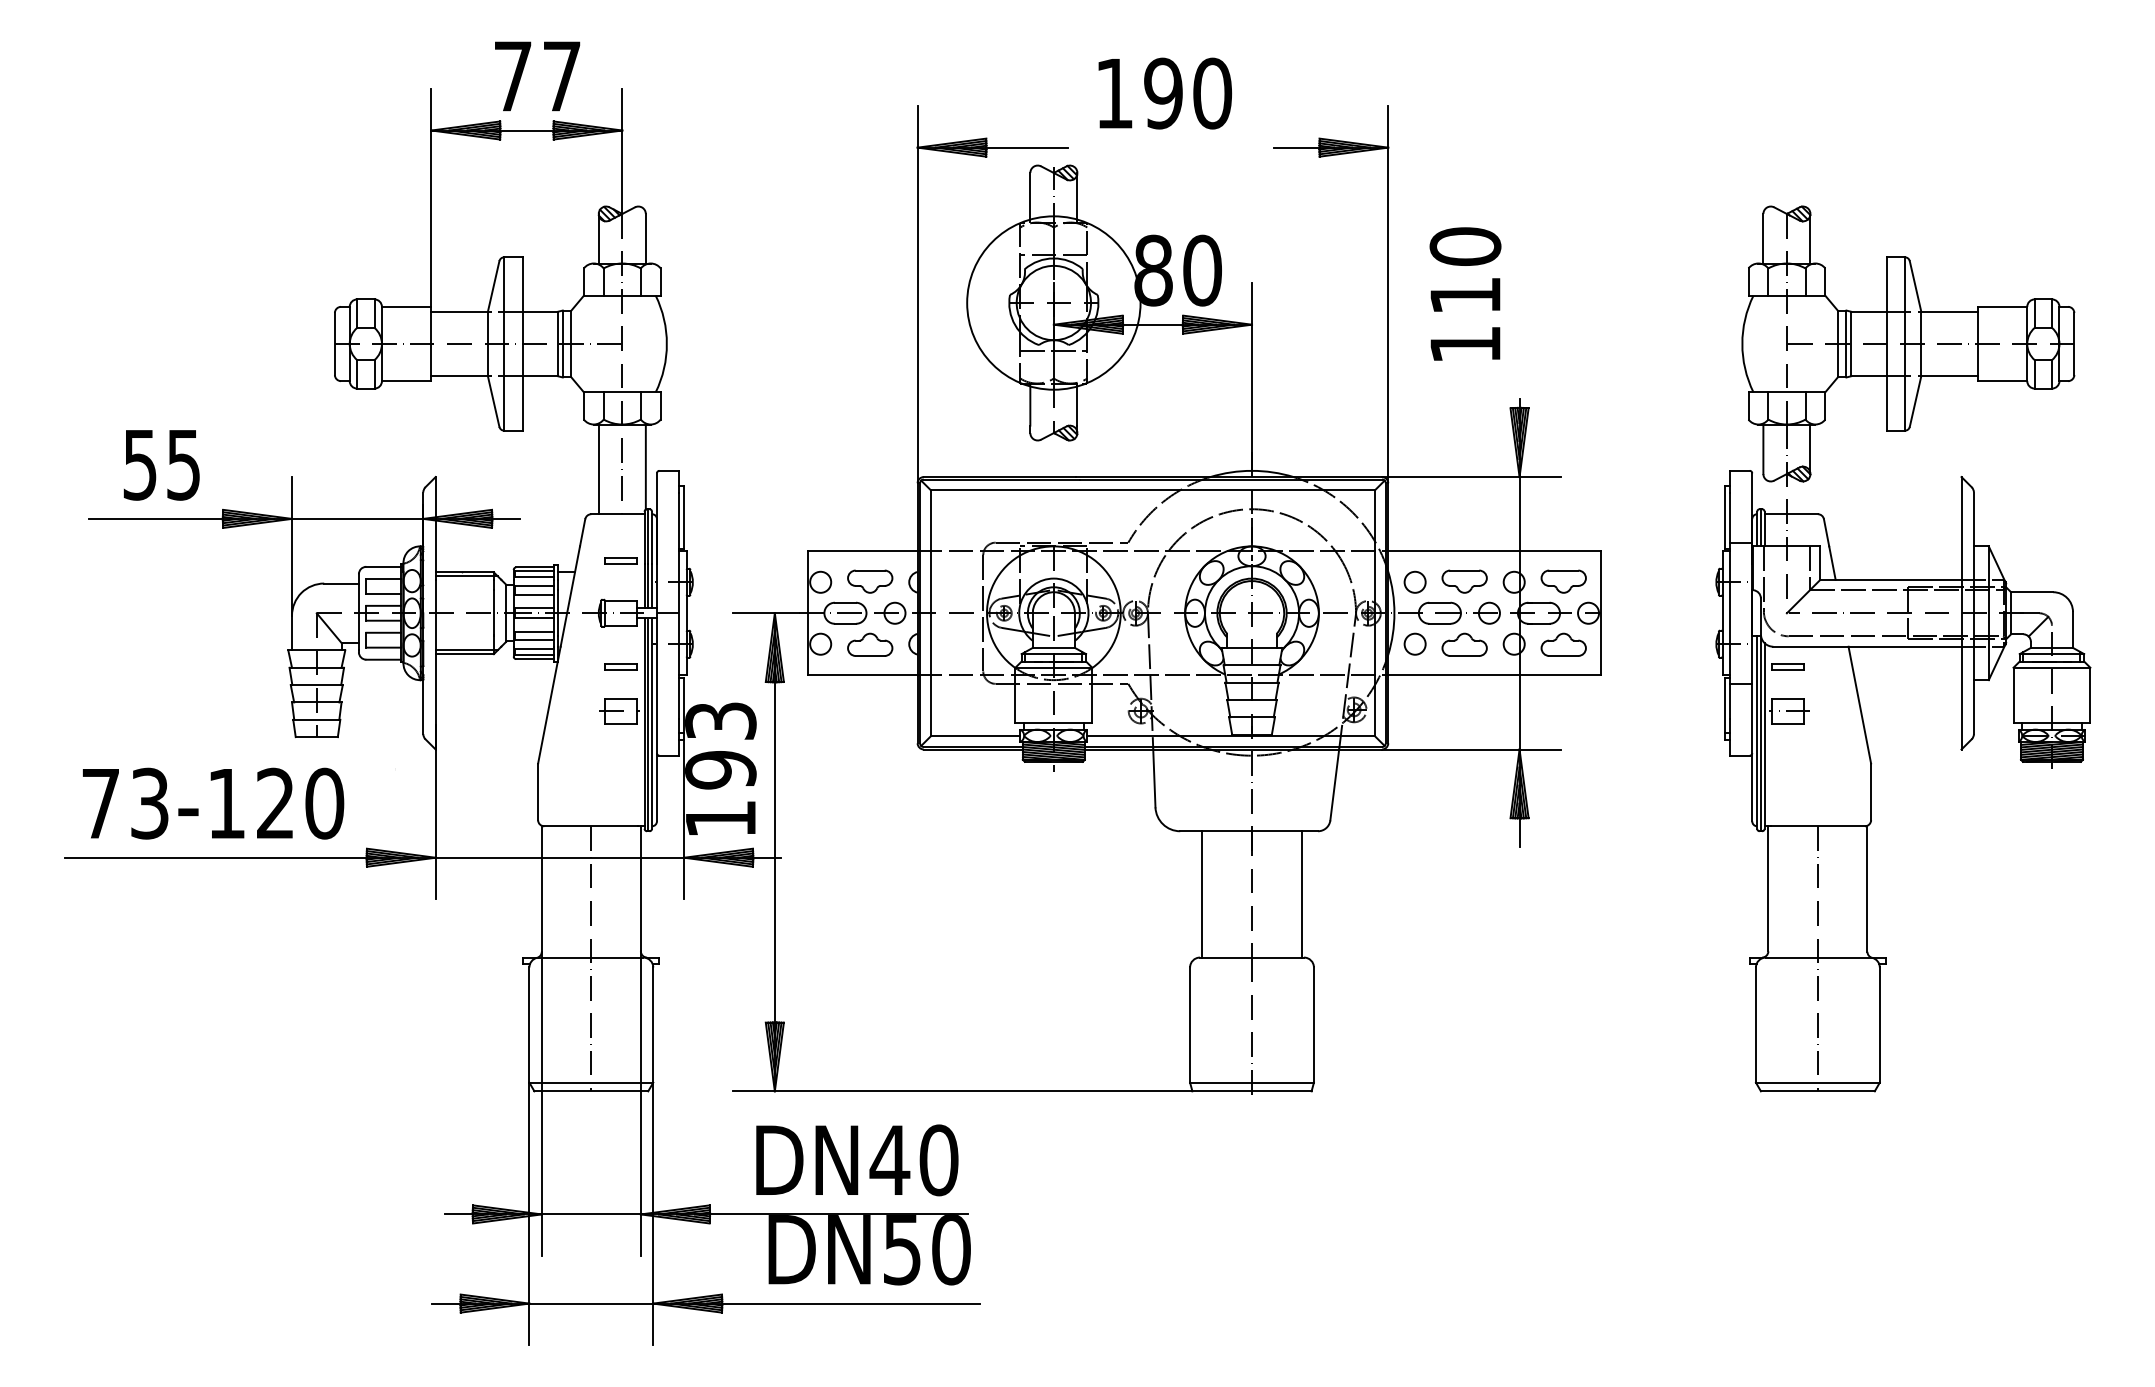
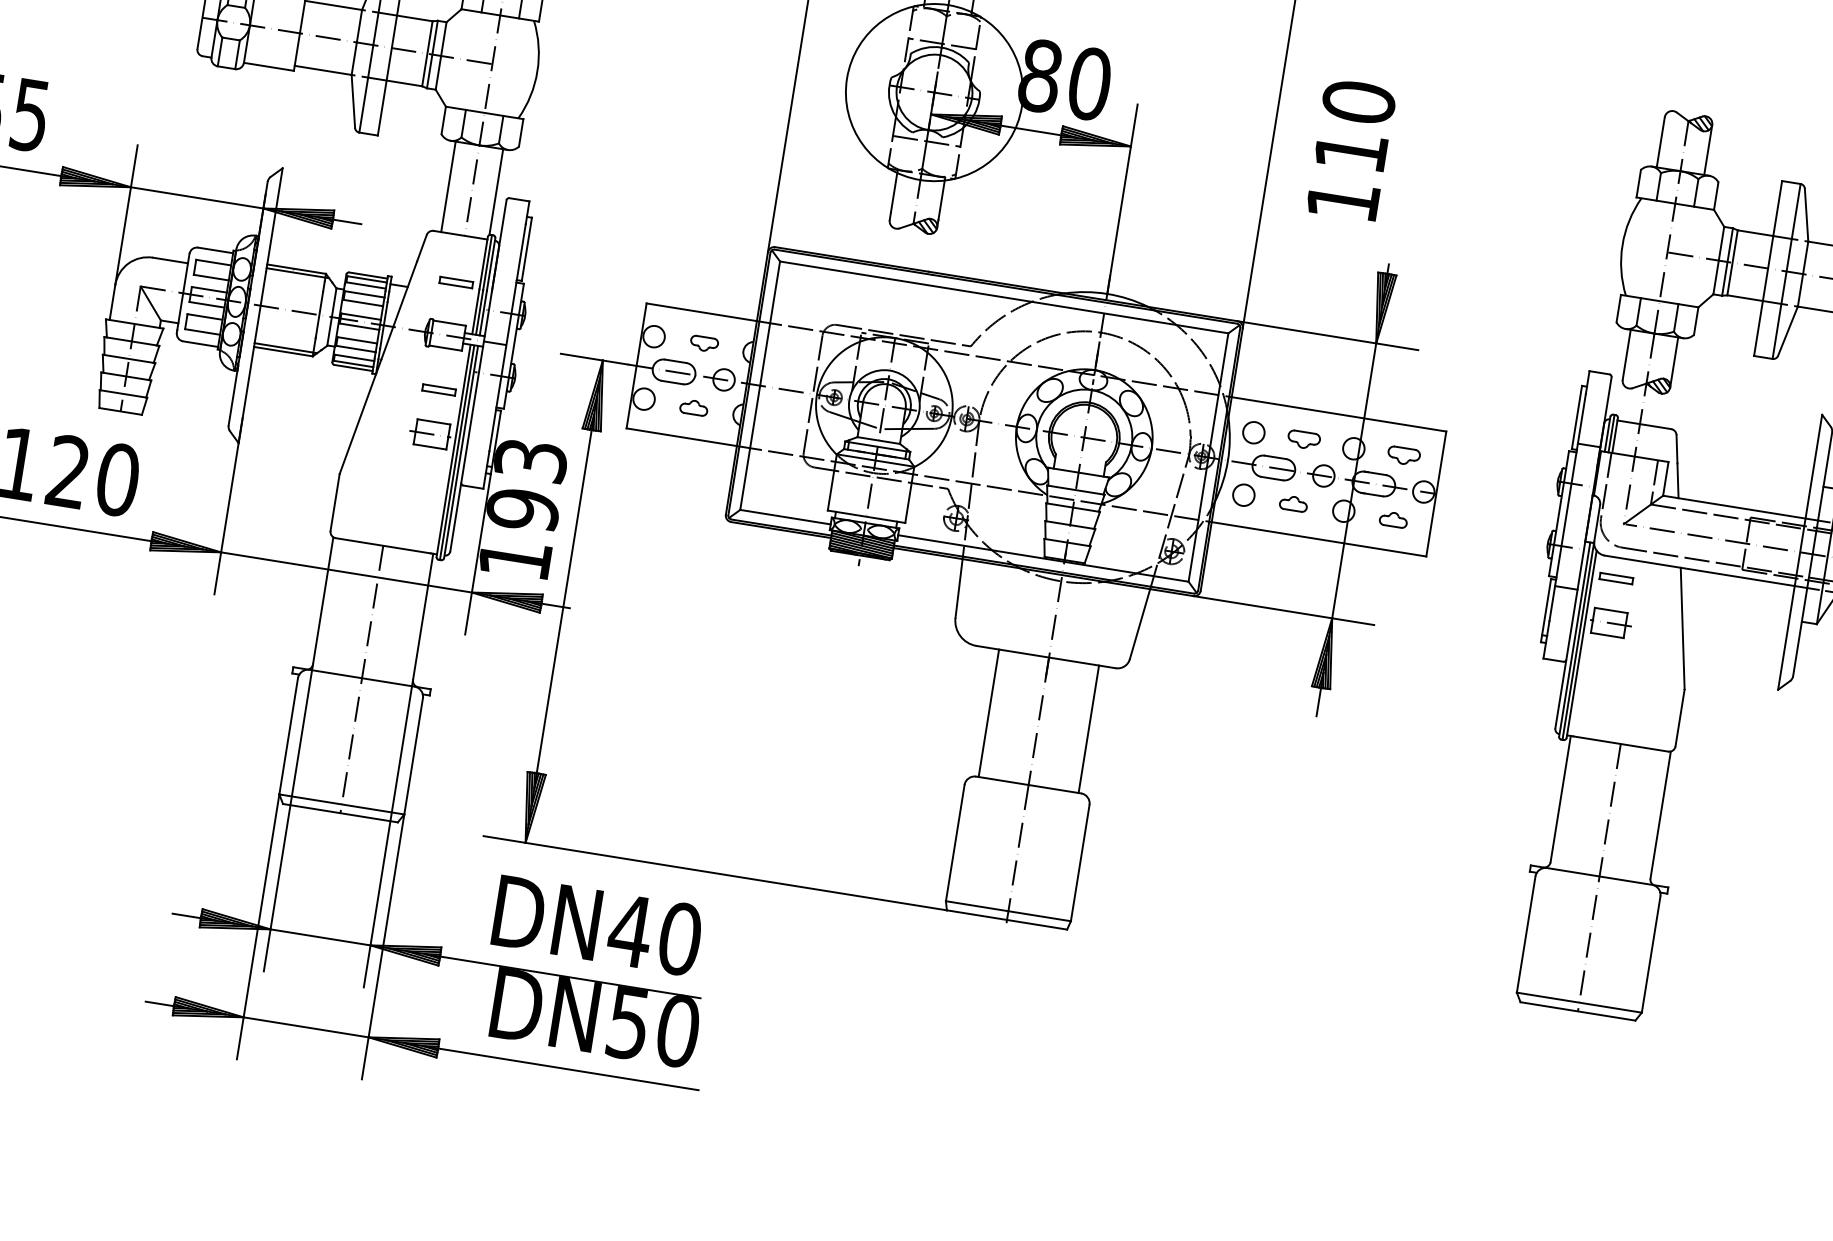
part: (870, 581) -> (704, 343), size x0.6
part: (1464, 581) -> (1303, 439), size x0.7
part: (1563, 581) -> (1403, 455), size x0.7
part: (870, 644) -> (694, 407), size x0.6
part: (1464, 644) -> (1293, 503), size x0.6
part: (1563, 644) -> (1393, 519), size x0.6

